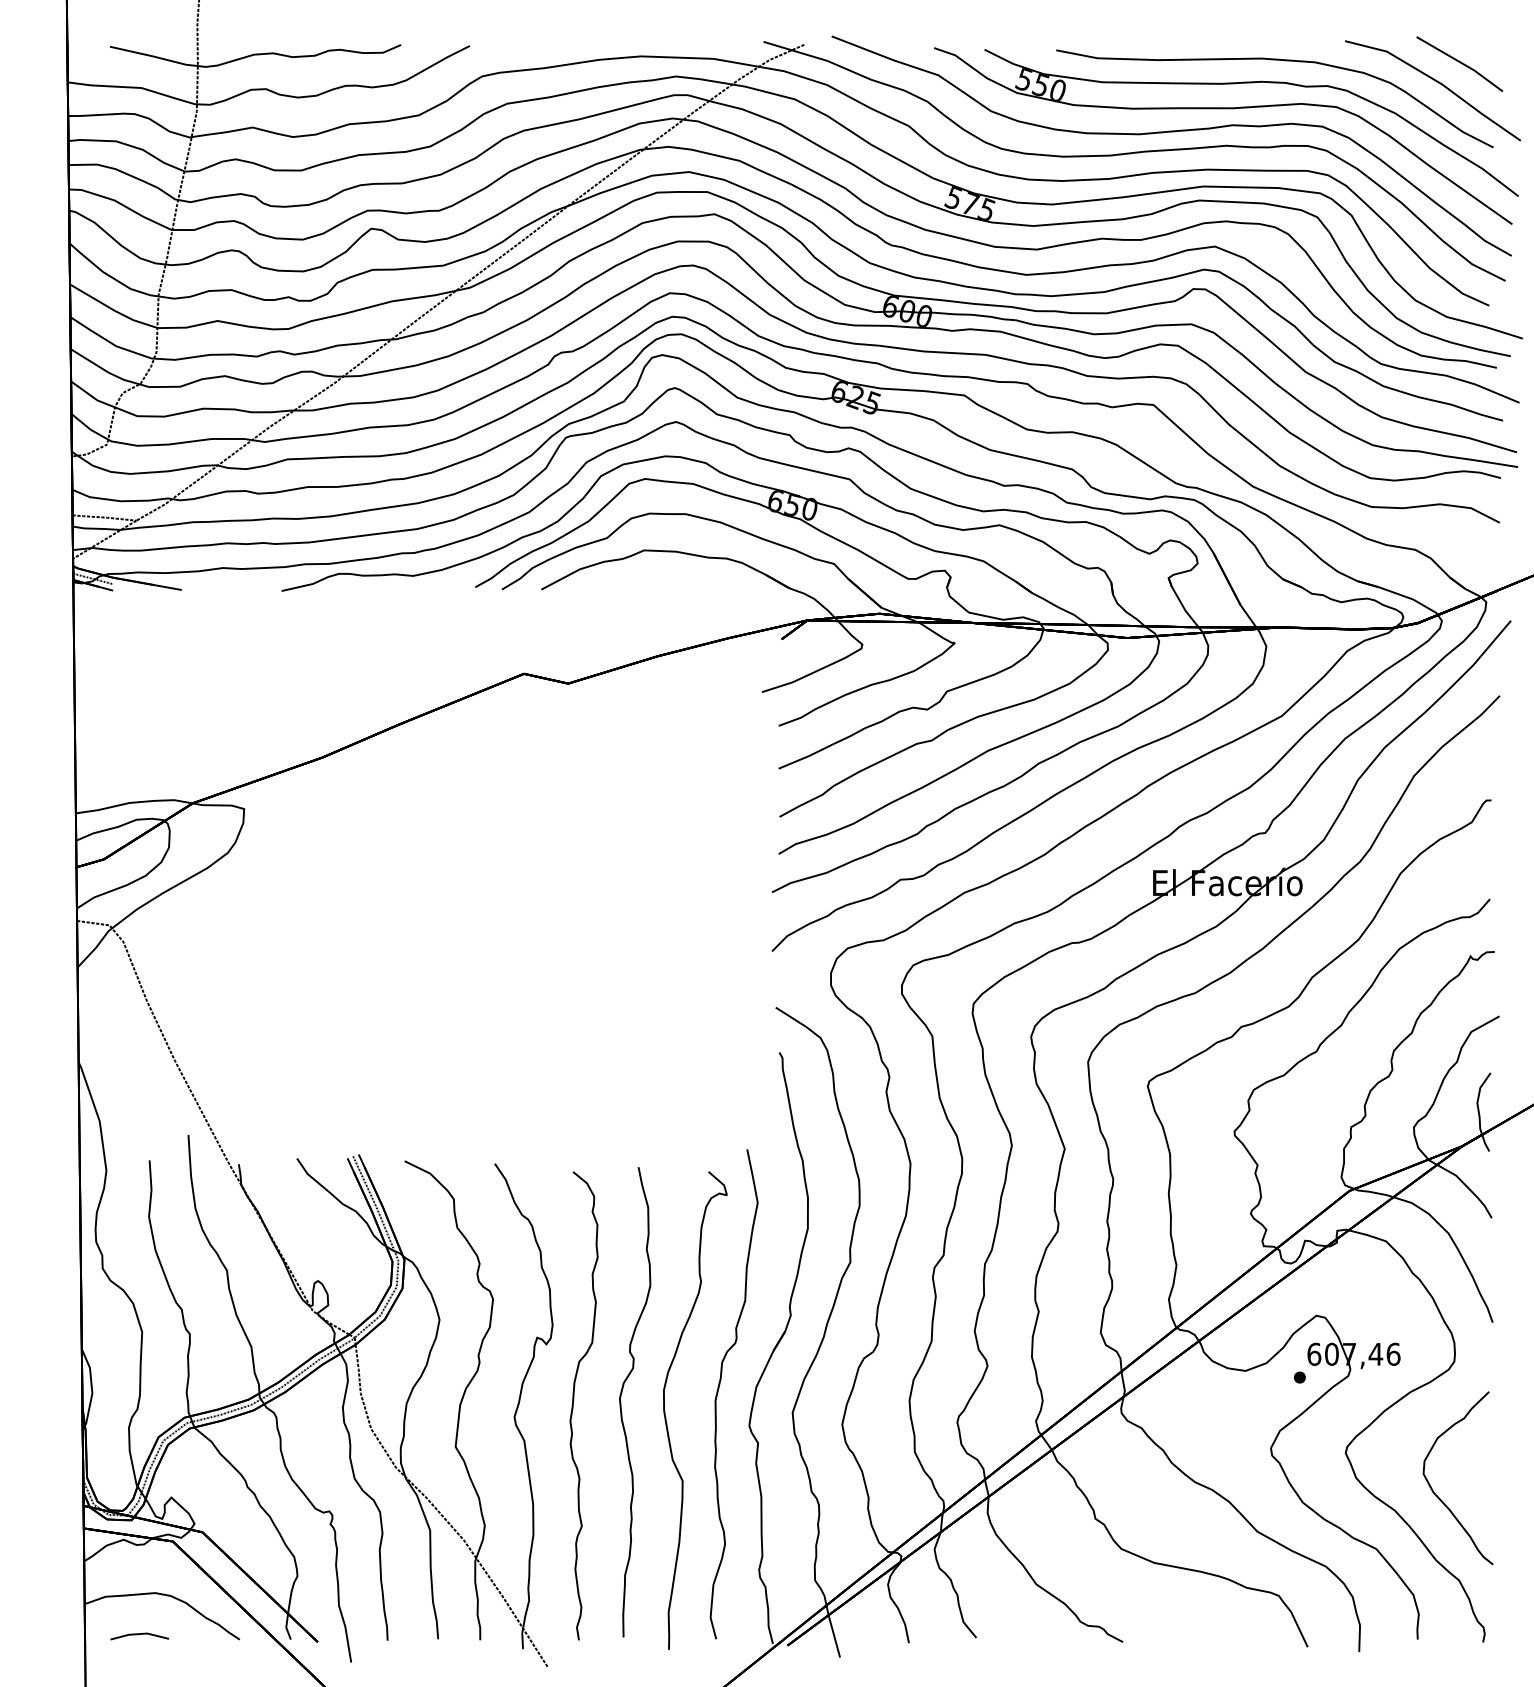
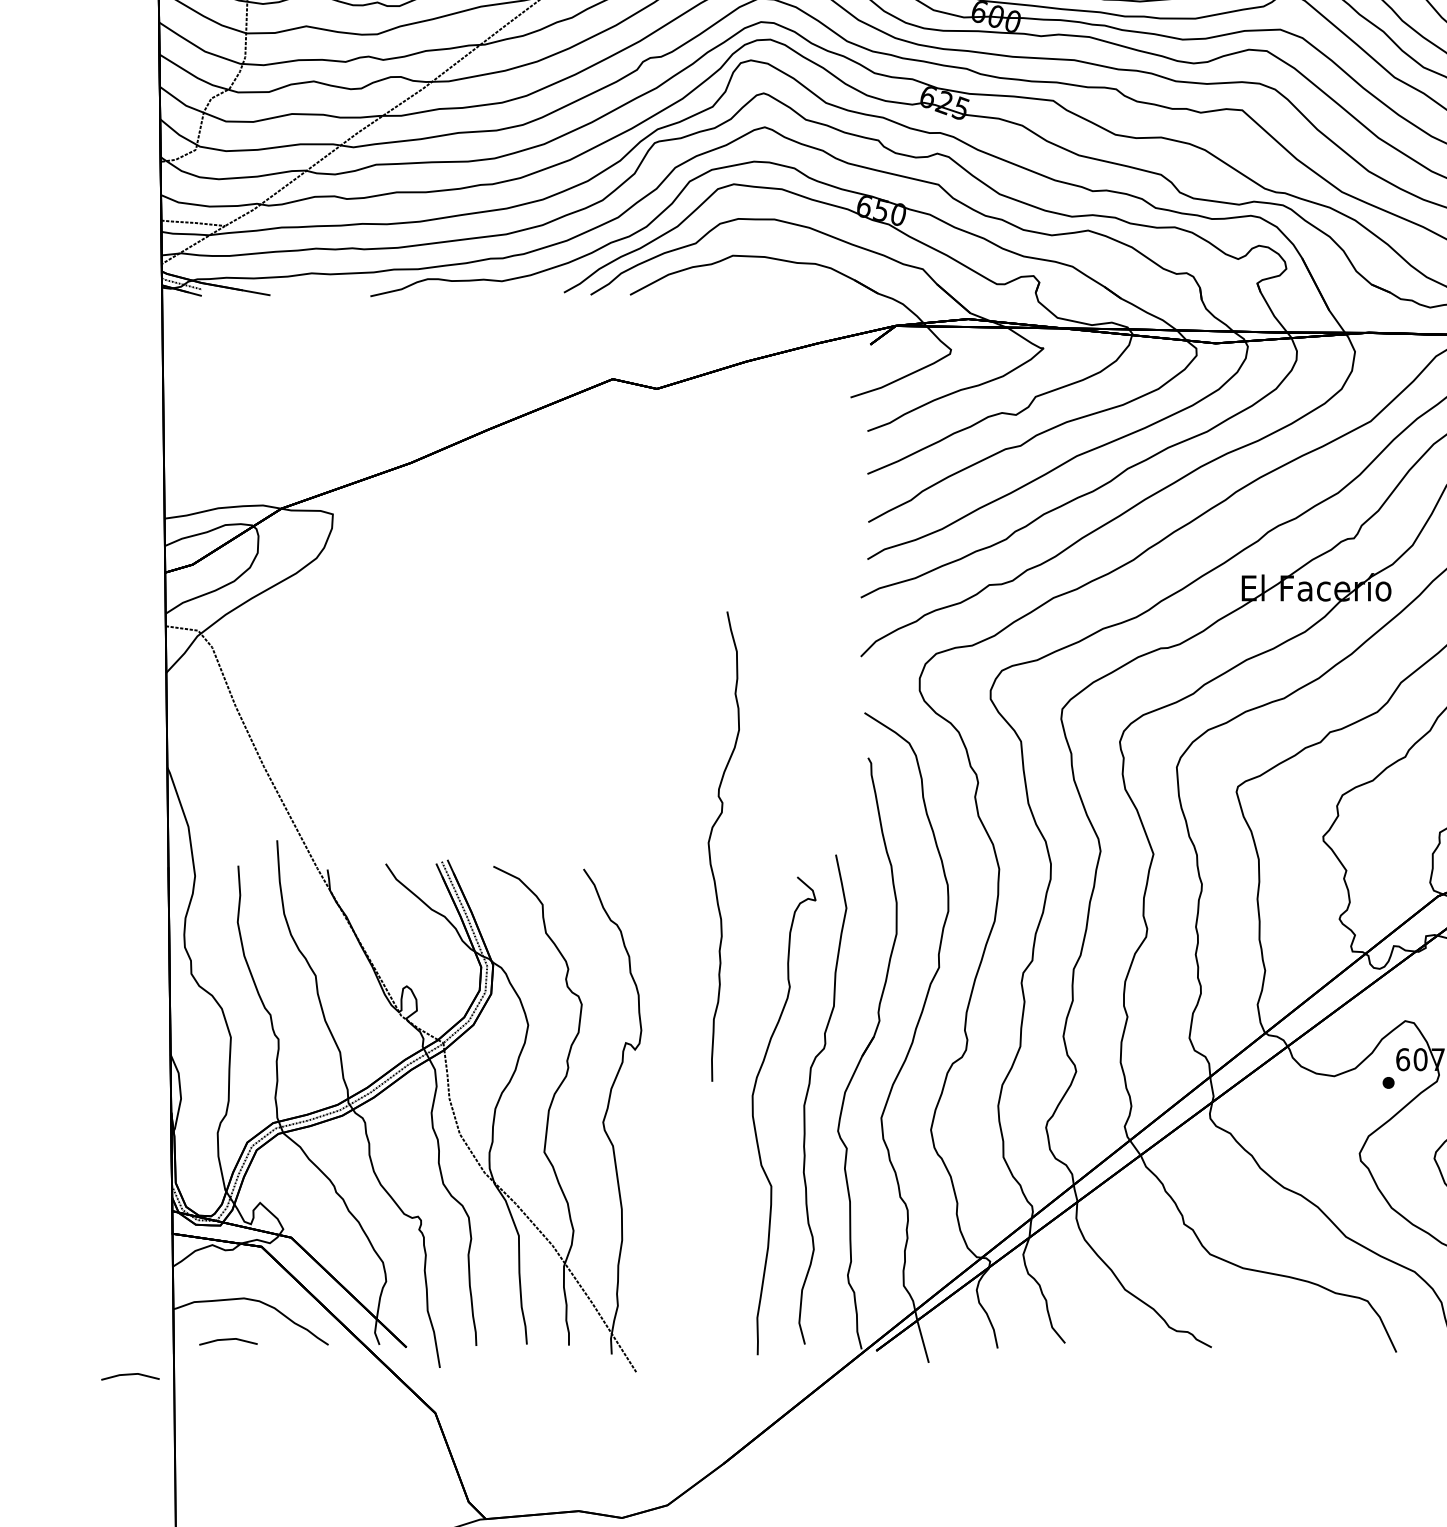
curve: (621, 1402) -> (710, 846), moved
curve: (573, 1405) -> (662, 1110), removed
line: (41, 1669) -> (130, 1374), added

